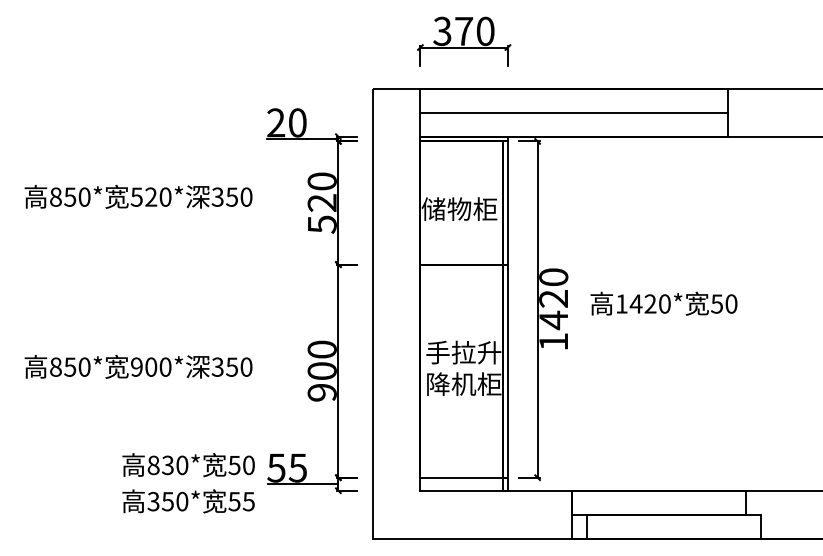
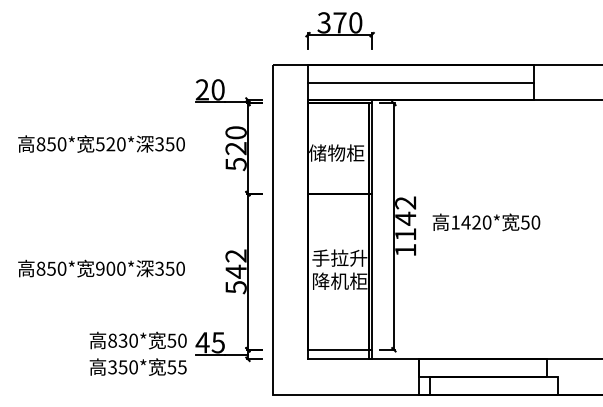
text: (553, 299) -> (405, 219), 1420 -> 1142
text: (321, 371) -> (235, 271), 900 -> 542
text: (276, 467) -> (202, 342), 55 -> 45

